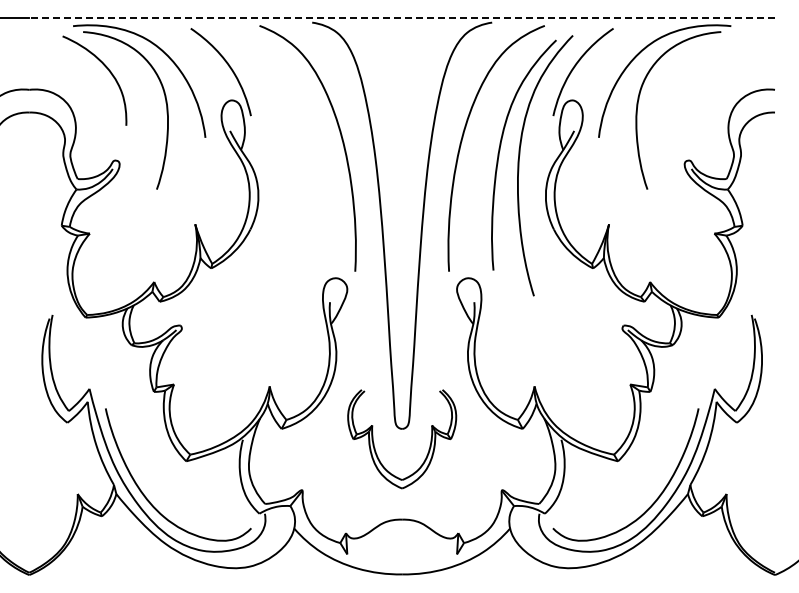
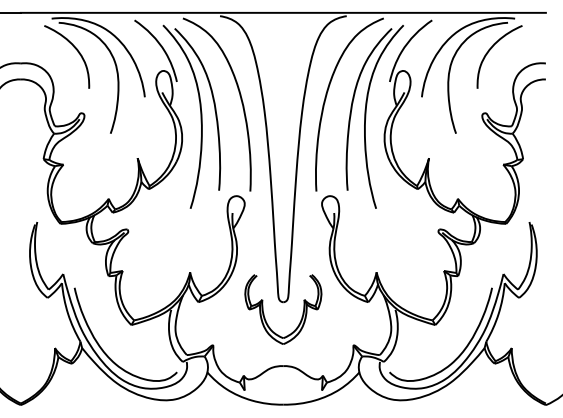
line: (402, 17) -> (283, 12), dashed -> solid
curve: (698, 68) -> (492, 48), added
part: (284, 162) -> (200, 114), added

